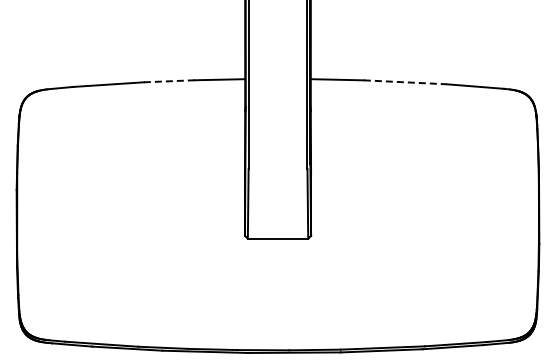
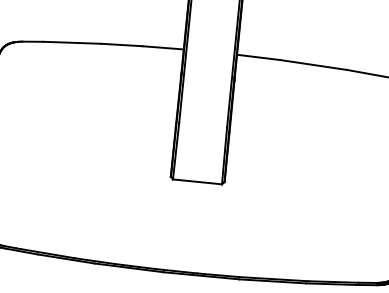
line: (169, 81) -> (122, 45), dashed -> solid
line: (405, 82) -> (313, 65), dashed -> solid

